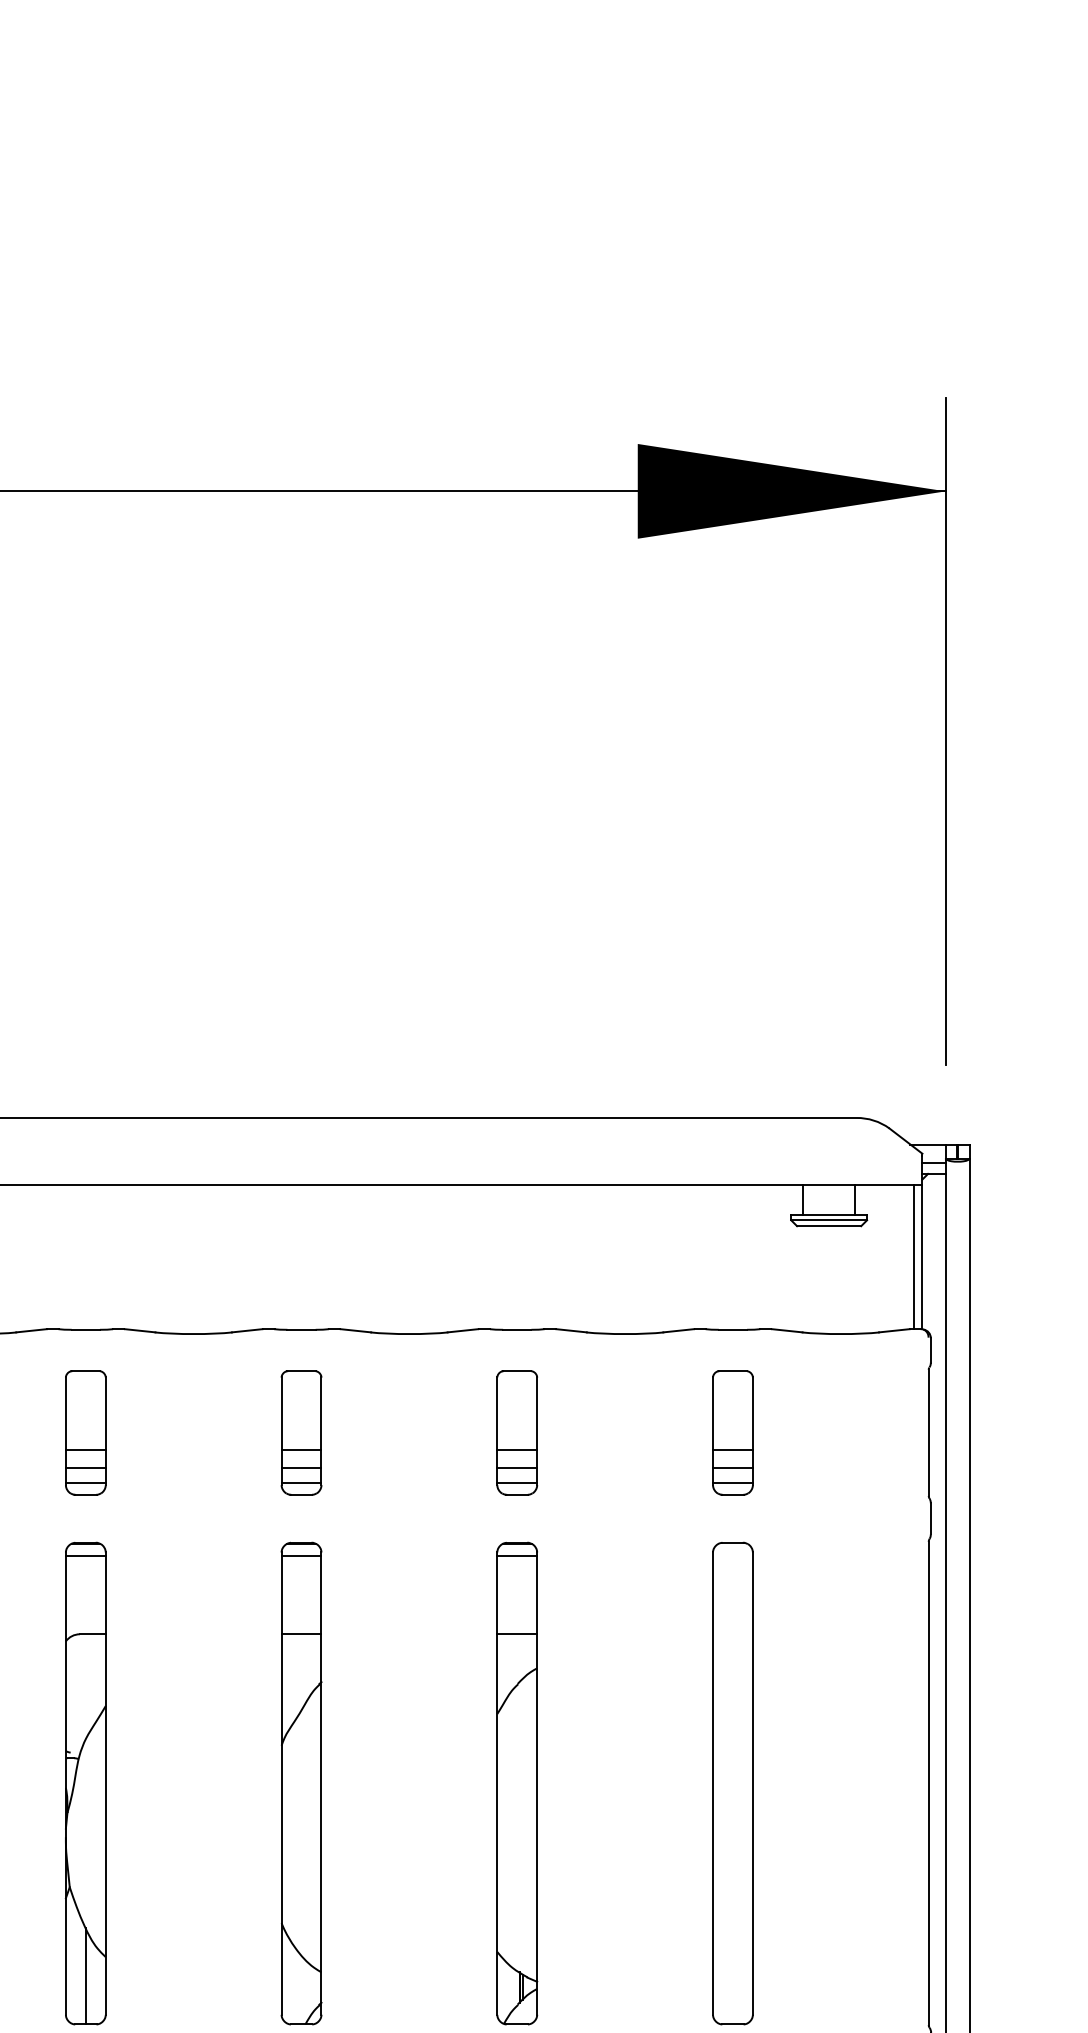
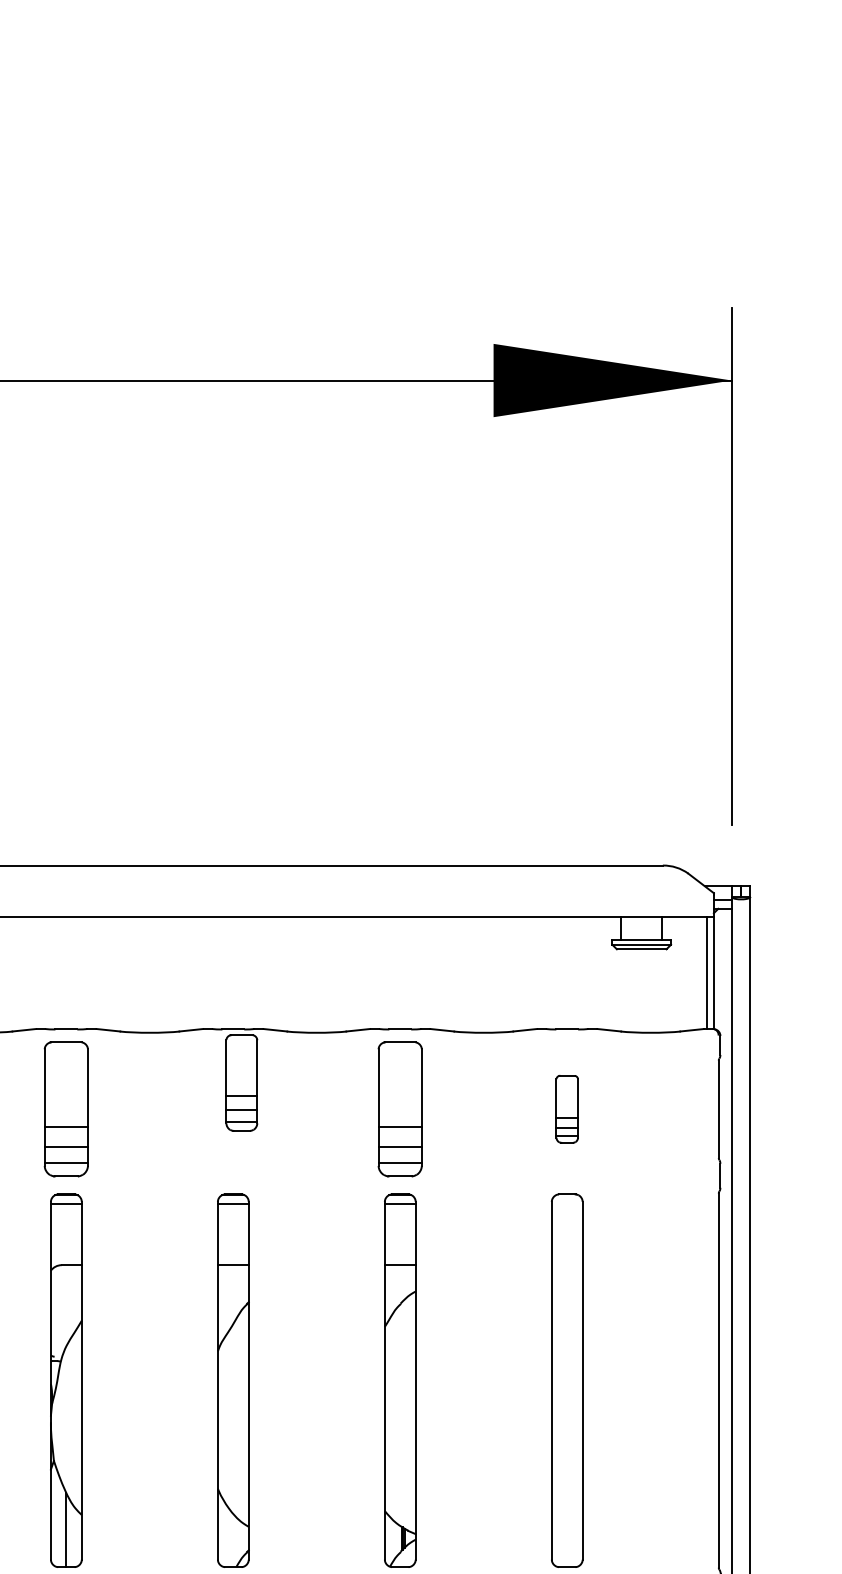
part: (85, 1432) -> (66, 1108), size x1.4
part: (301, 1432) -> (241, 1082), moved
part: (517, 1432) -> (400, 1108), size x1.4
part: (732, 1432) -> (566, 1108), size x0.7

